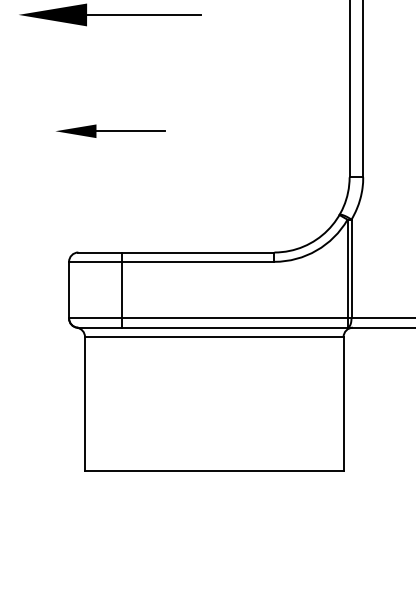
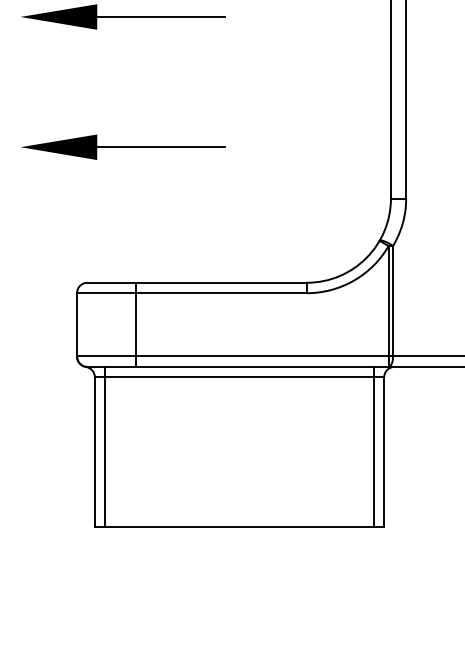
part: (110, 130) -> (123, 146), size x1.67
line: (94, 398) -> (105, 446), added
line: (334, 398) -> (373, 446), added

